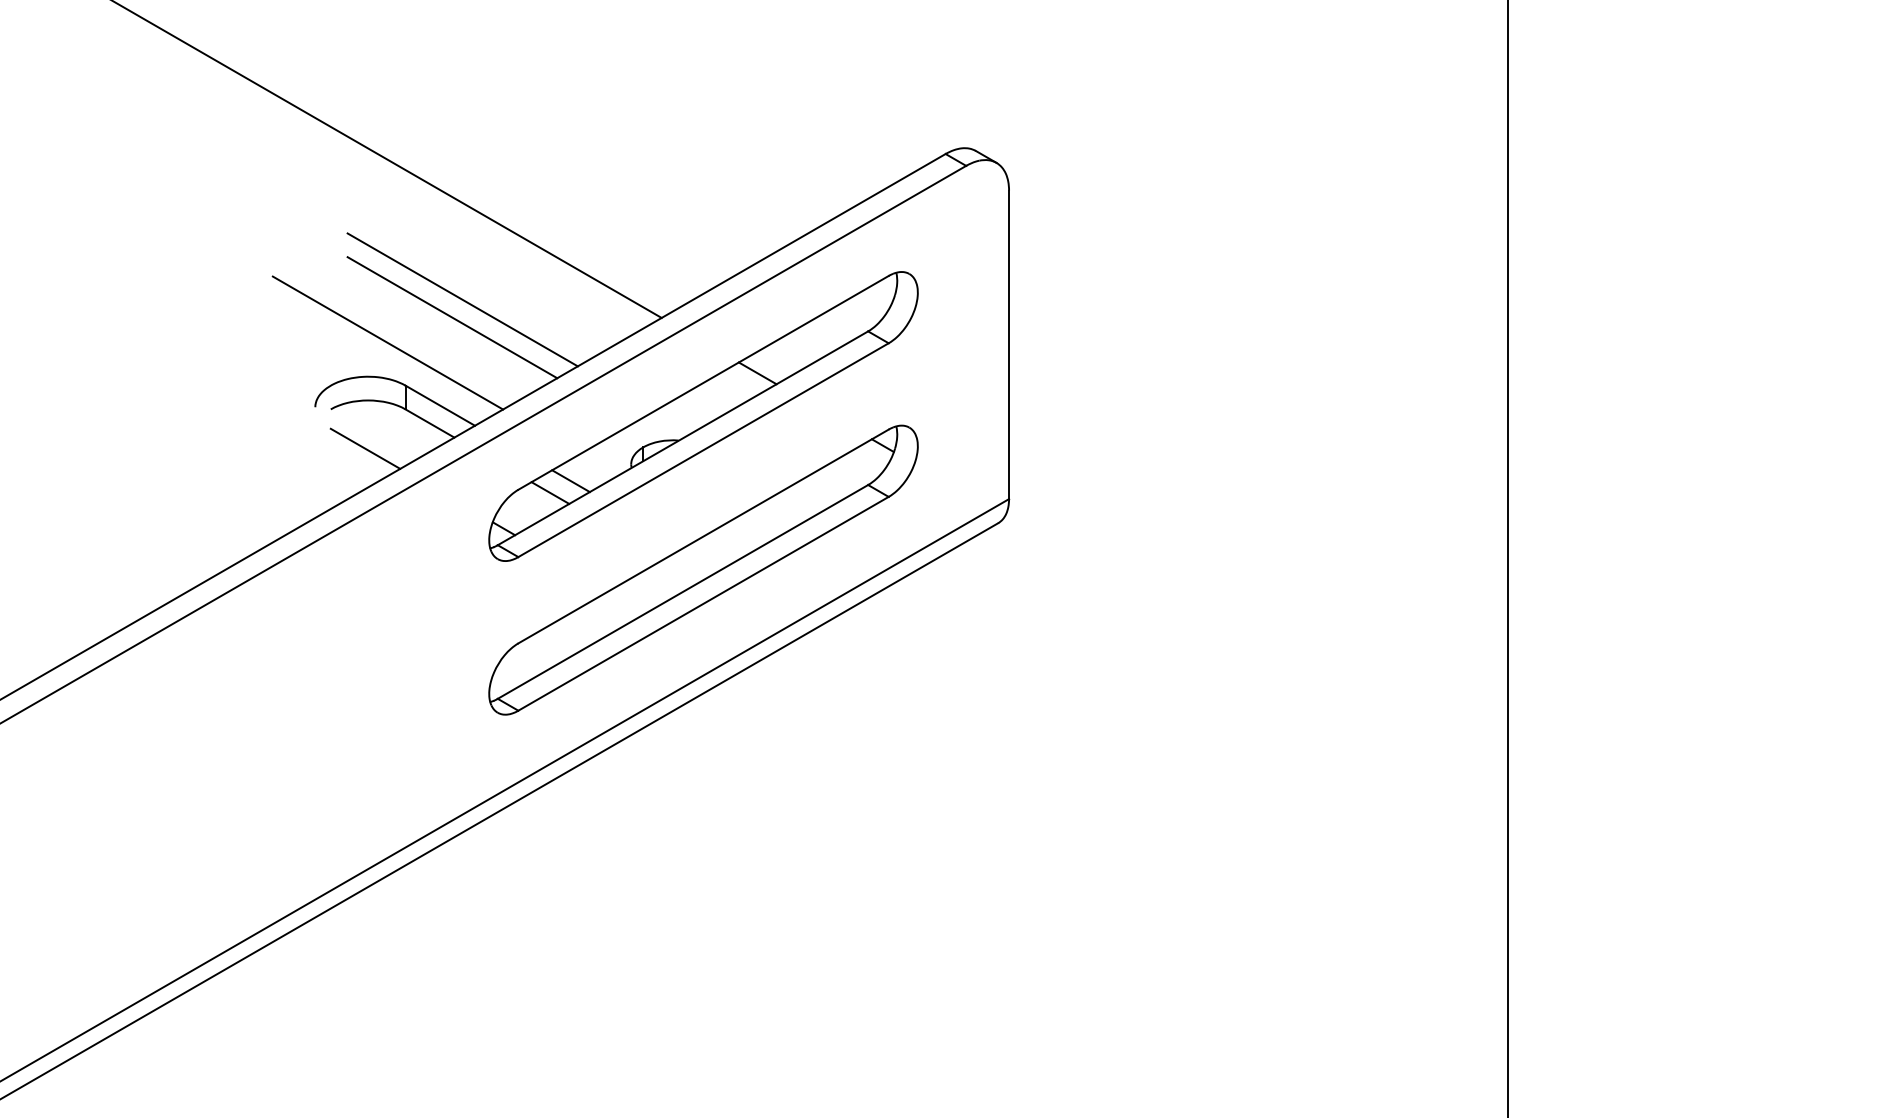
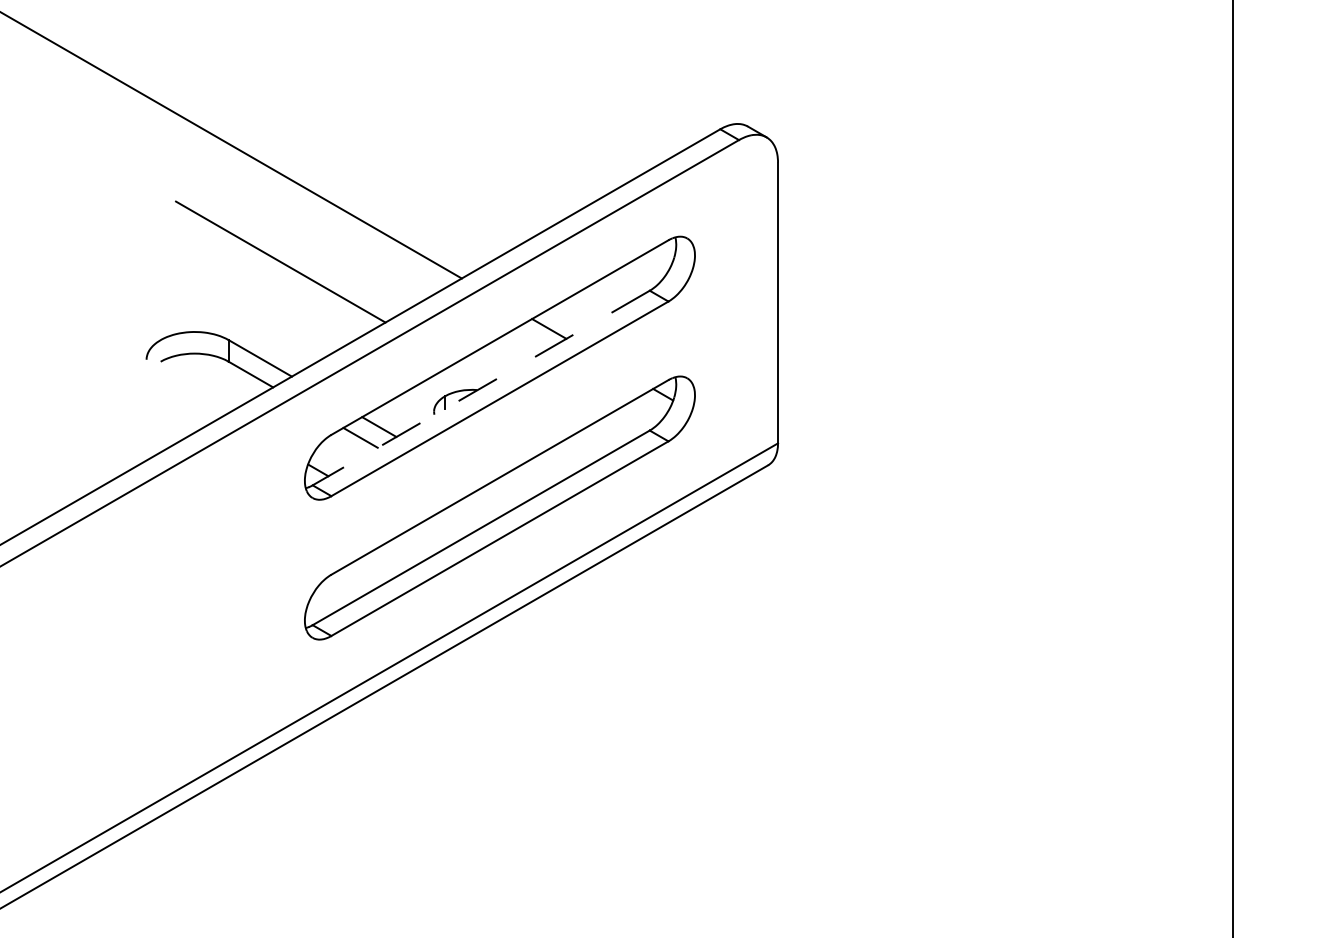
line: (452, 317) -> (271, 278), removed
line: (387, 342) -> (212, 300), removed
line: (682, 438) -> (480, 388), solid -> dashed
line: (365, 448) -> (192, 397), removed

